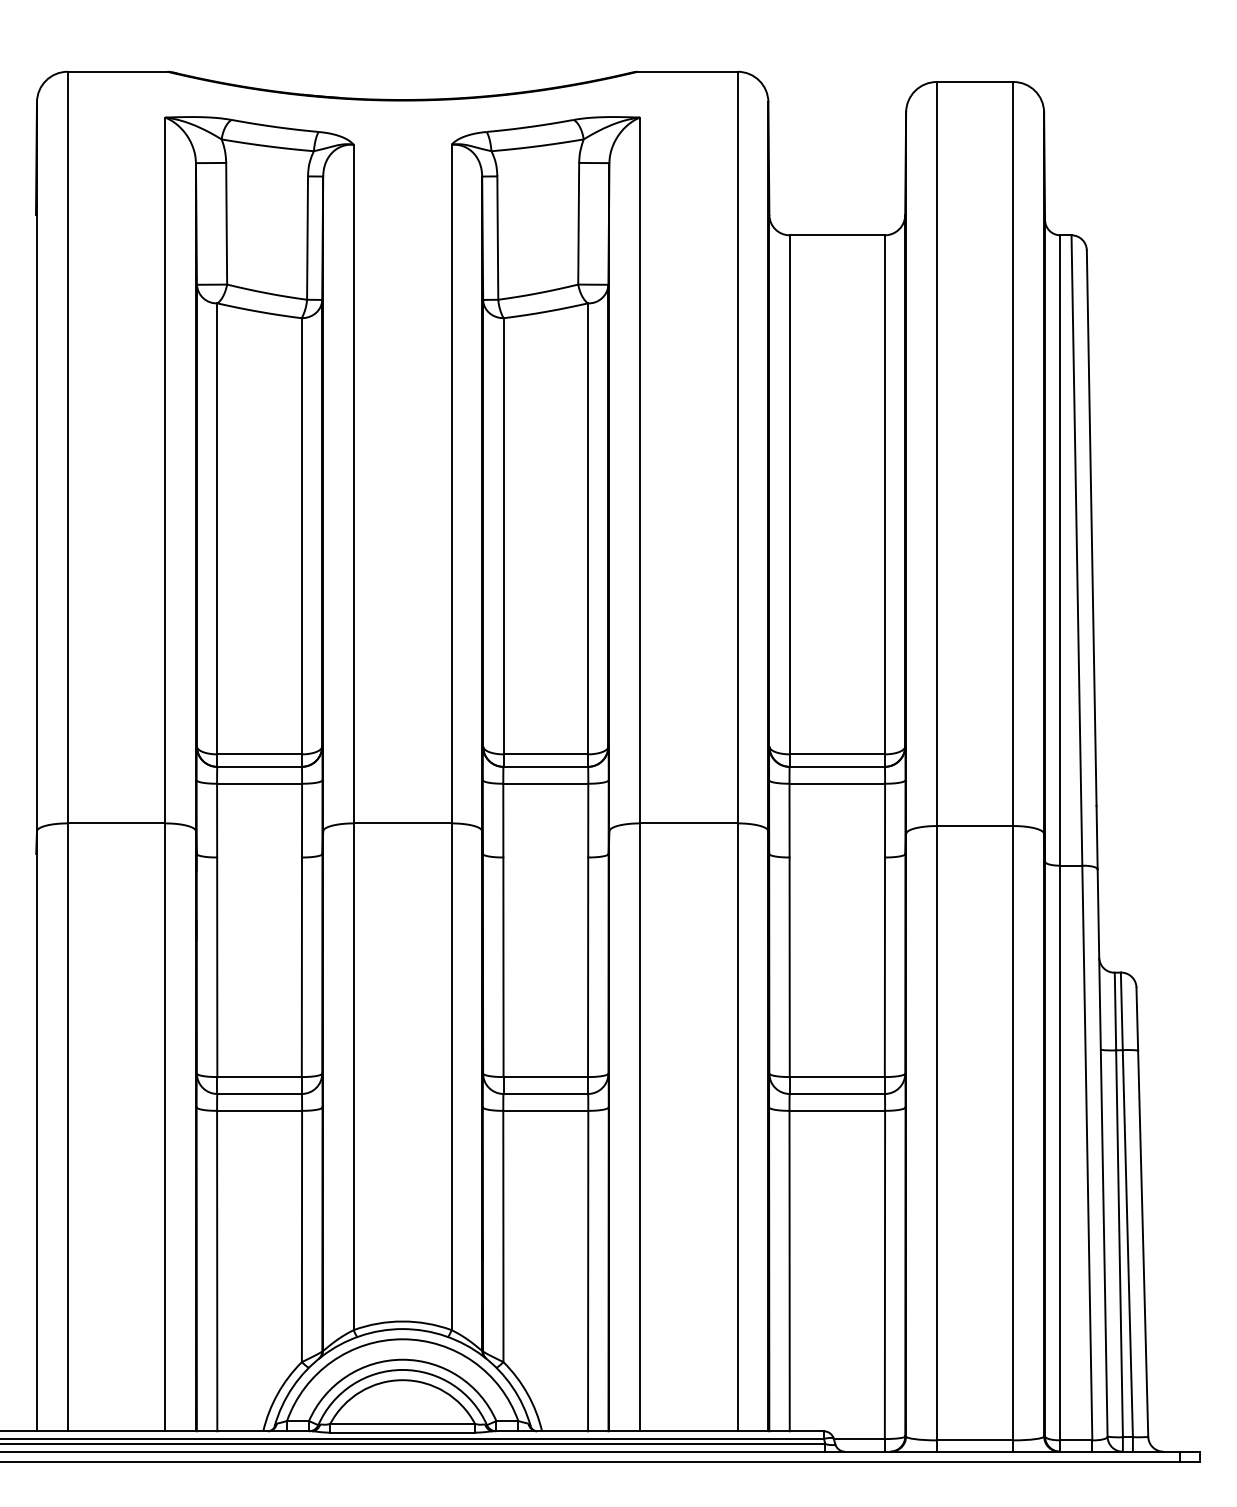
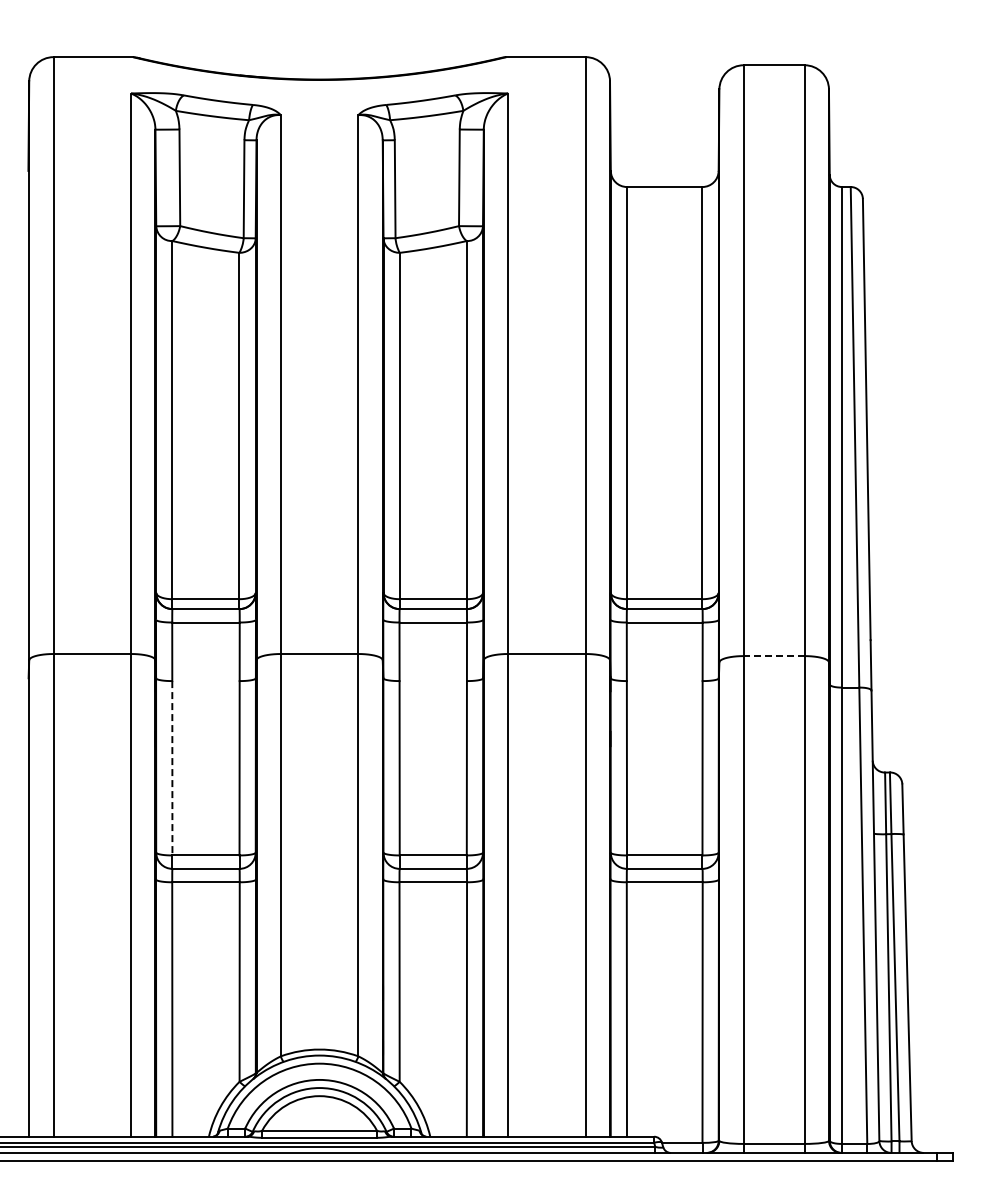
line: (974, 826) -> (773, 656), solid -> dashed
line: (217, 967) -> (172, 768), solid -> dashed

